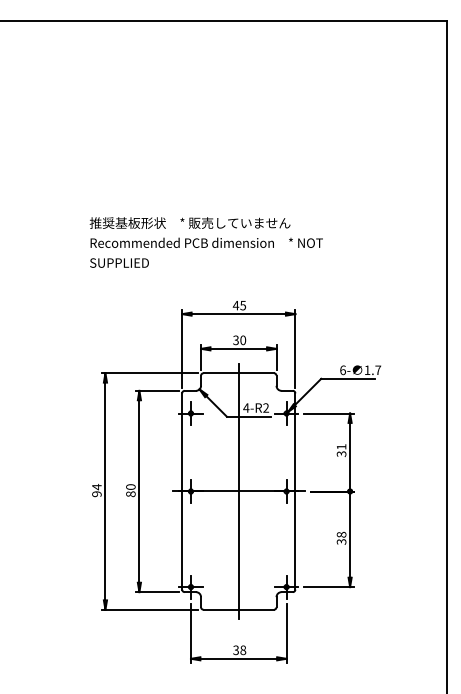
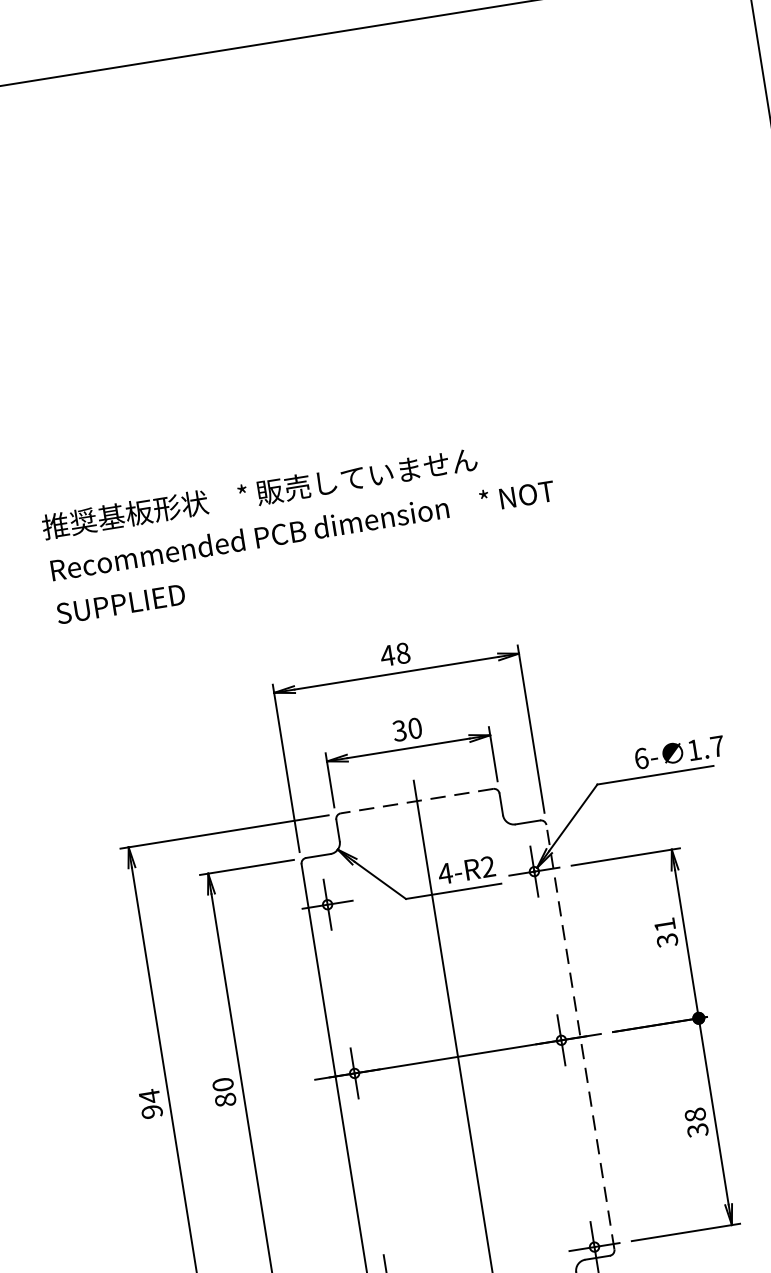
text: (243, 305) -> (403, 652), 45 -> 48
line: (238, 373) -> (416, 801), solid -> dashed
line: (295, 491) -> (580, 1037), solid -> dashed

